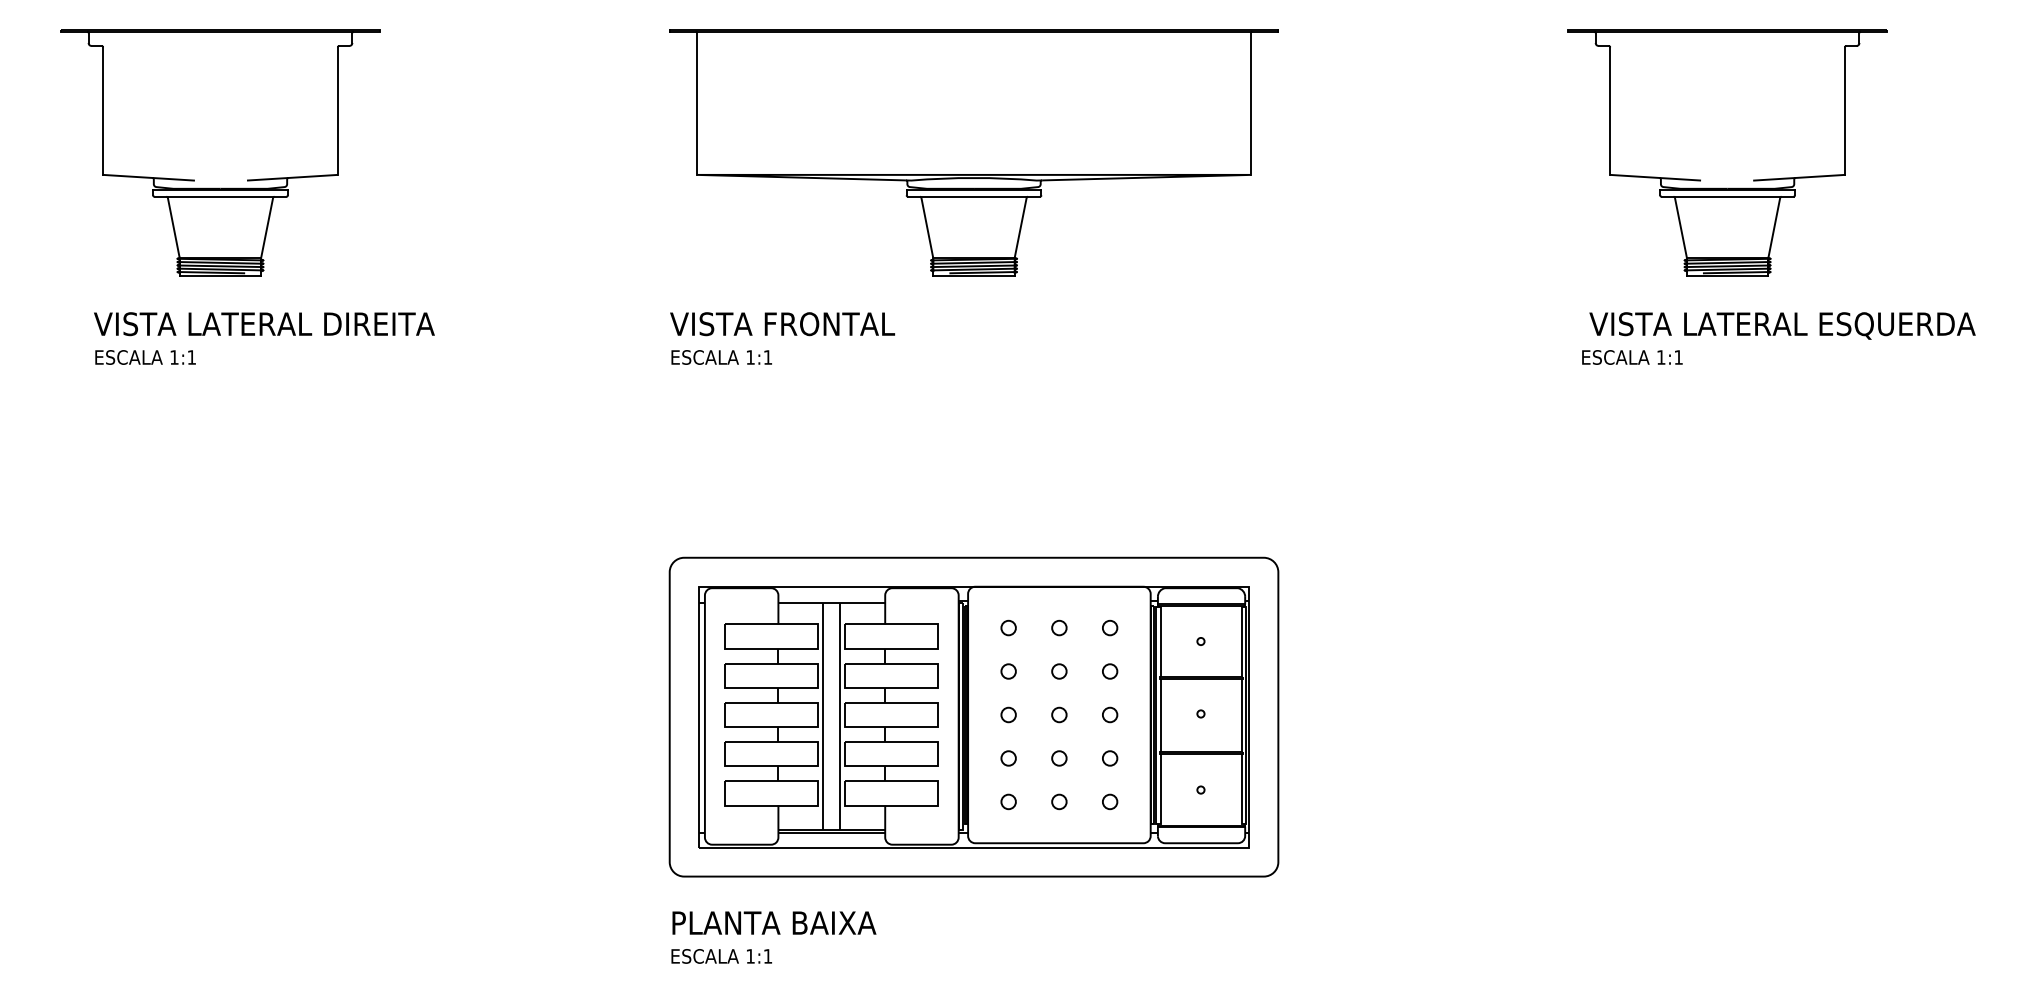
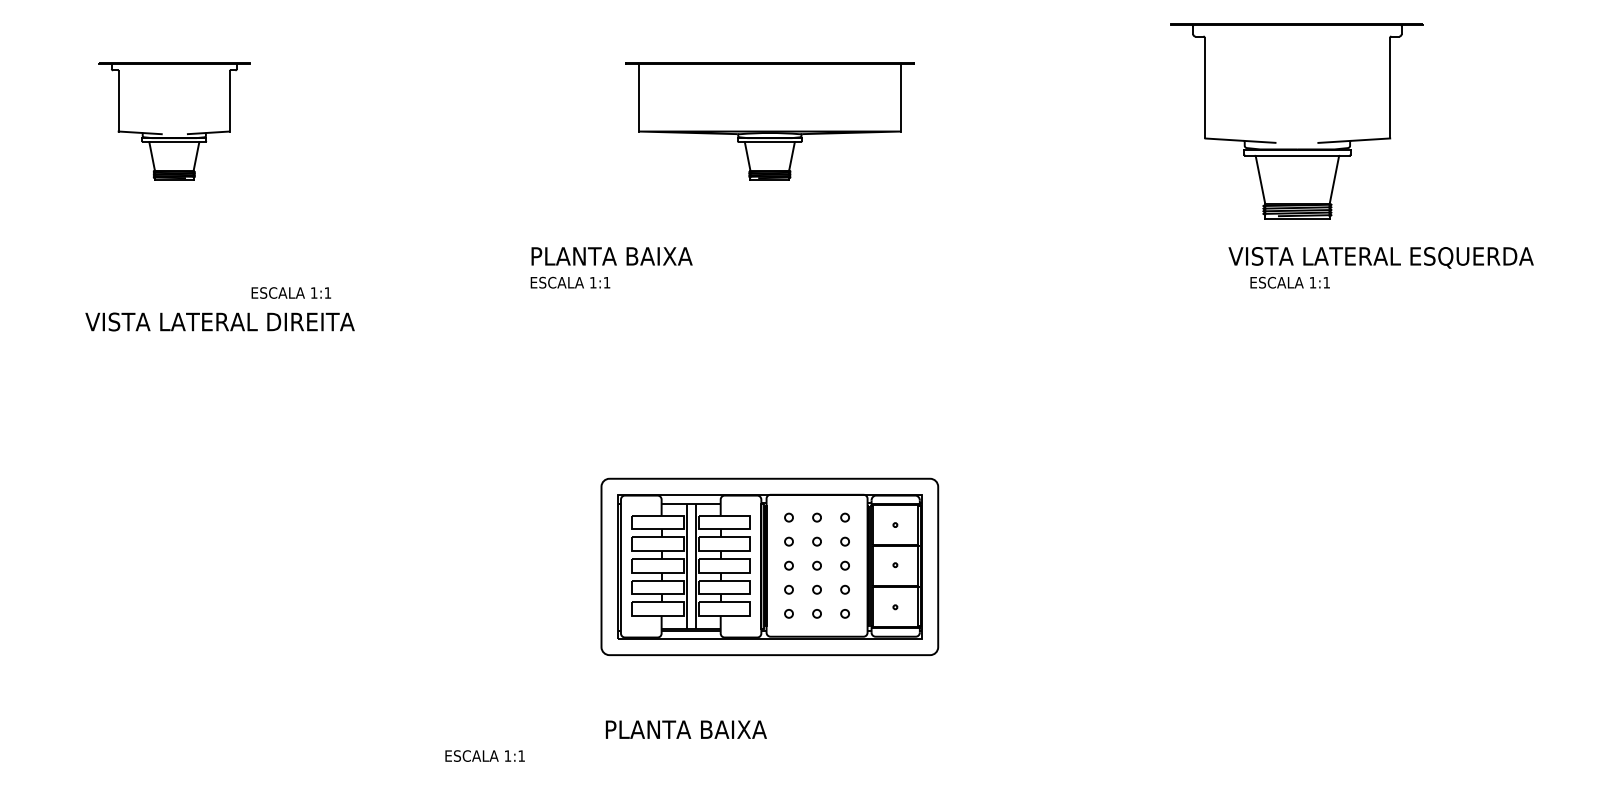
part: (220, 152) -> (174, 120), size x0.6
part: (973, 152) -> (769, 120), size x0.6
part: (1727, 152) -> (1297, 120), moved
text: (264, 324) -> (220, 322), moved
text: (782, 324) -> (618, 256), VISTA FRONTAL -> PLANTA BAIXA
text: (1782, 325) -> (1381, 257), moved
text: (145, 357) -> (291, 293), moved
part: (973, 716) -> (769, 566), size x0.7
text: (774, 922) -> (686, 729), moved
text: (721, 956) -> (484, 756), moved

